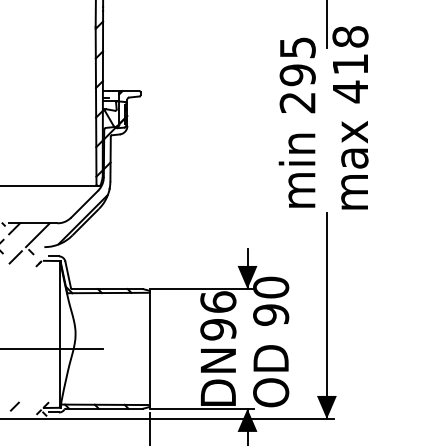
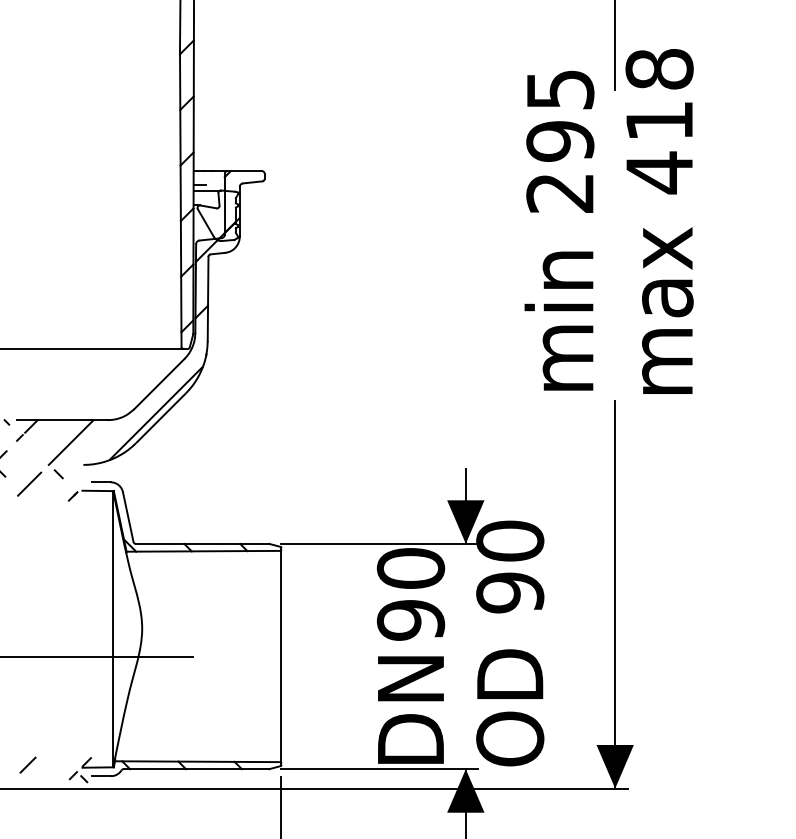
text: (218, 301) -> (411, 567), 96 -> 90

